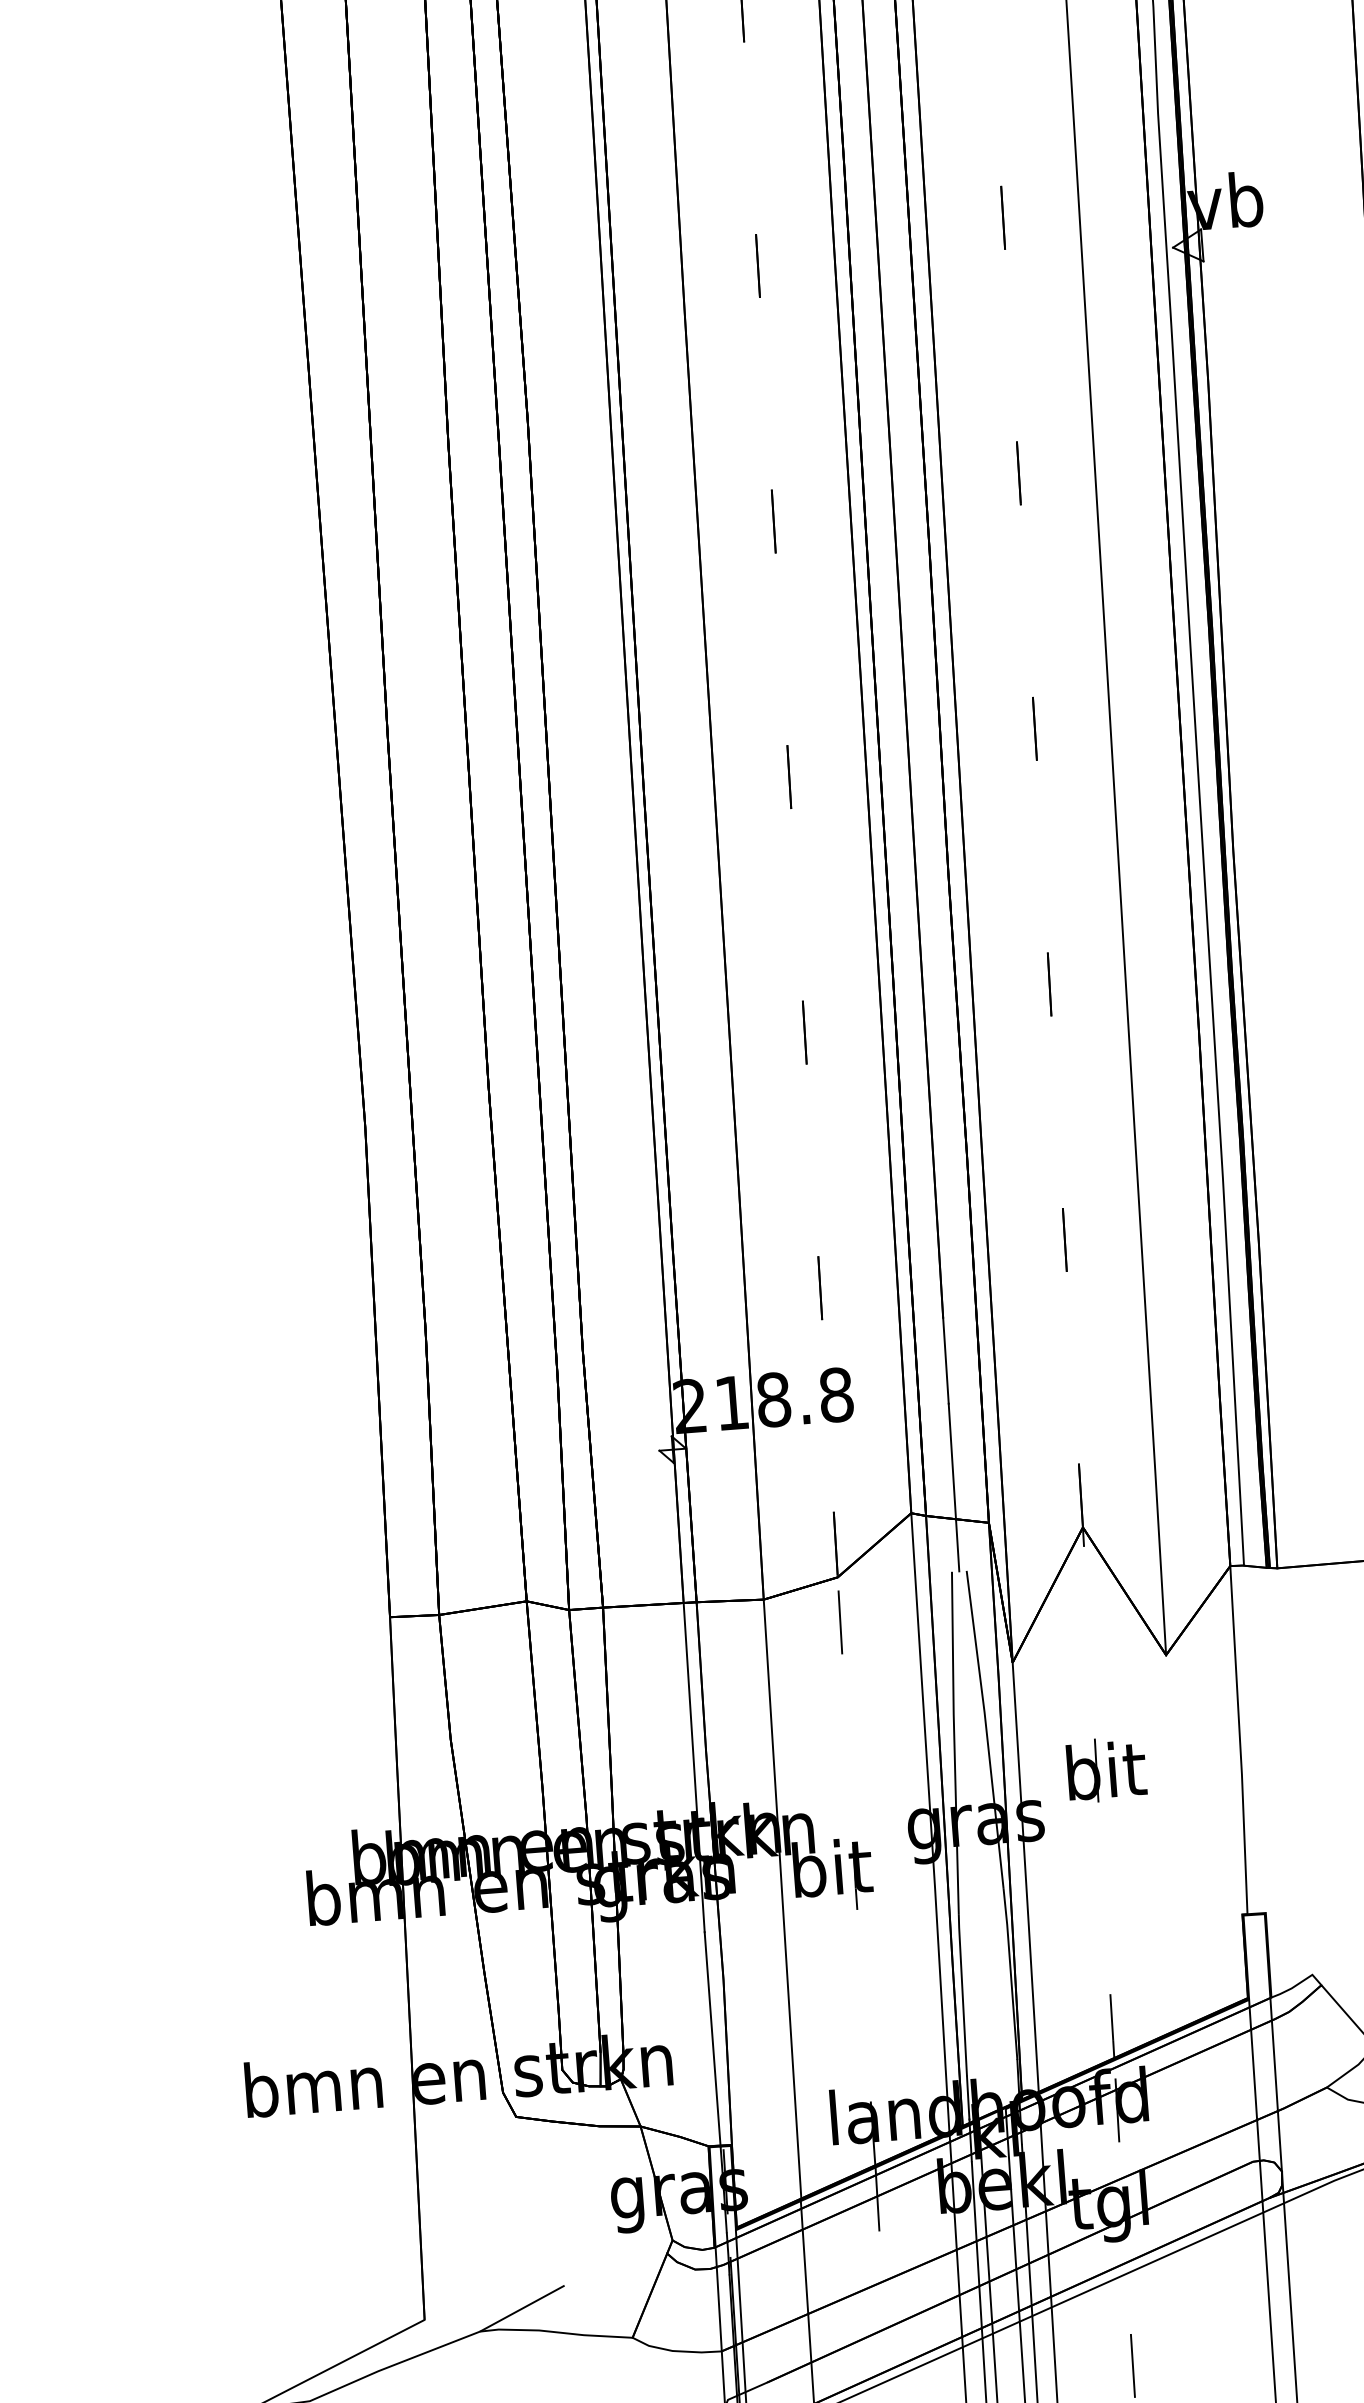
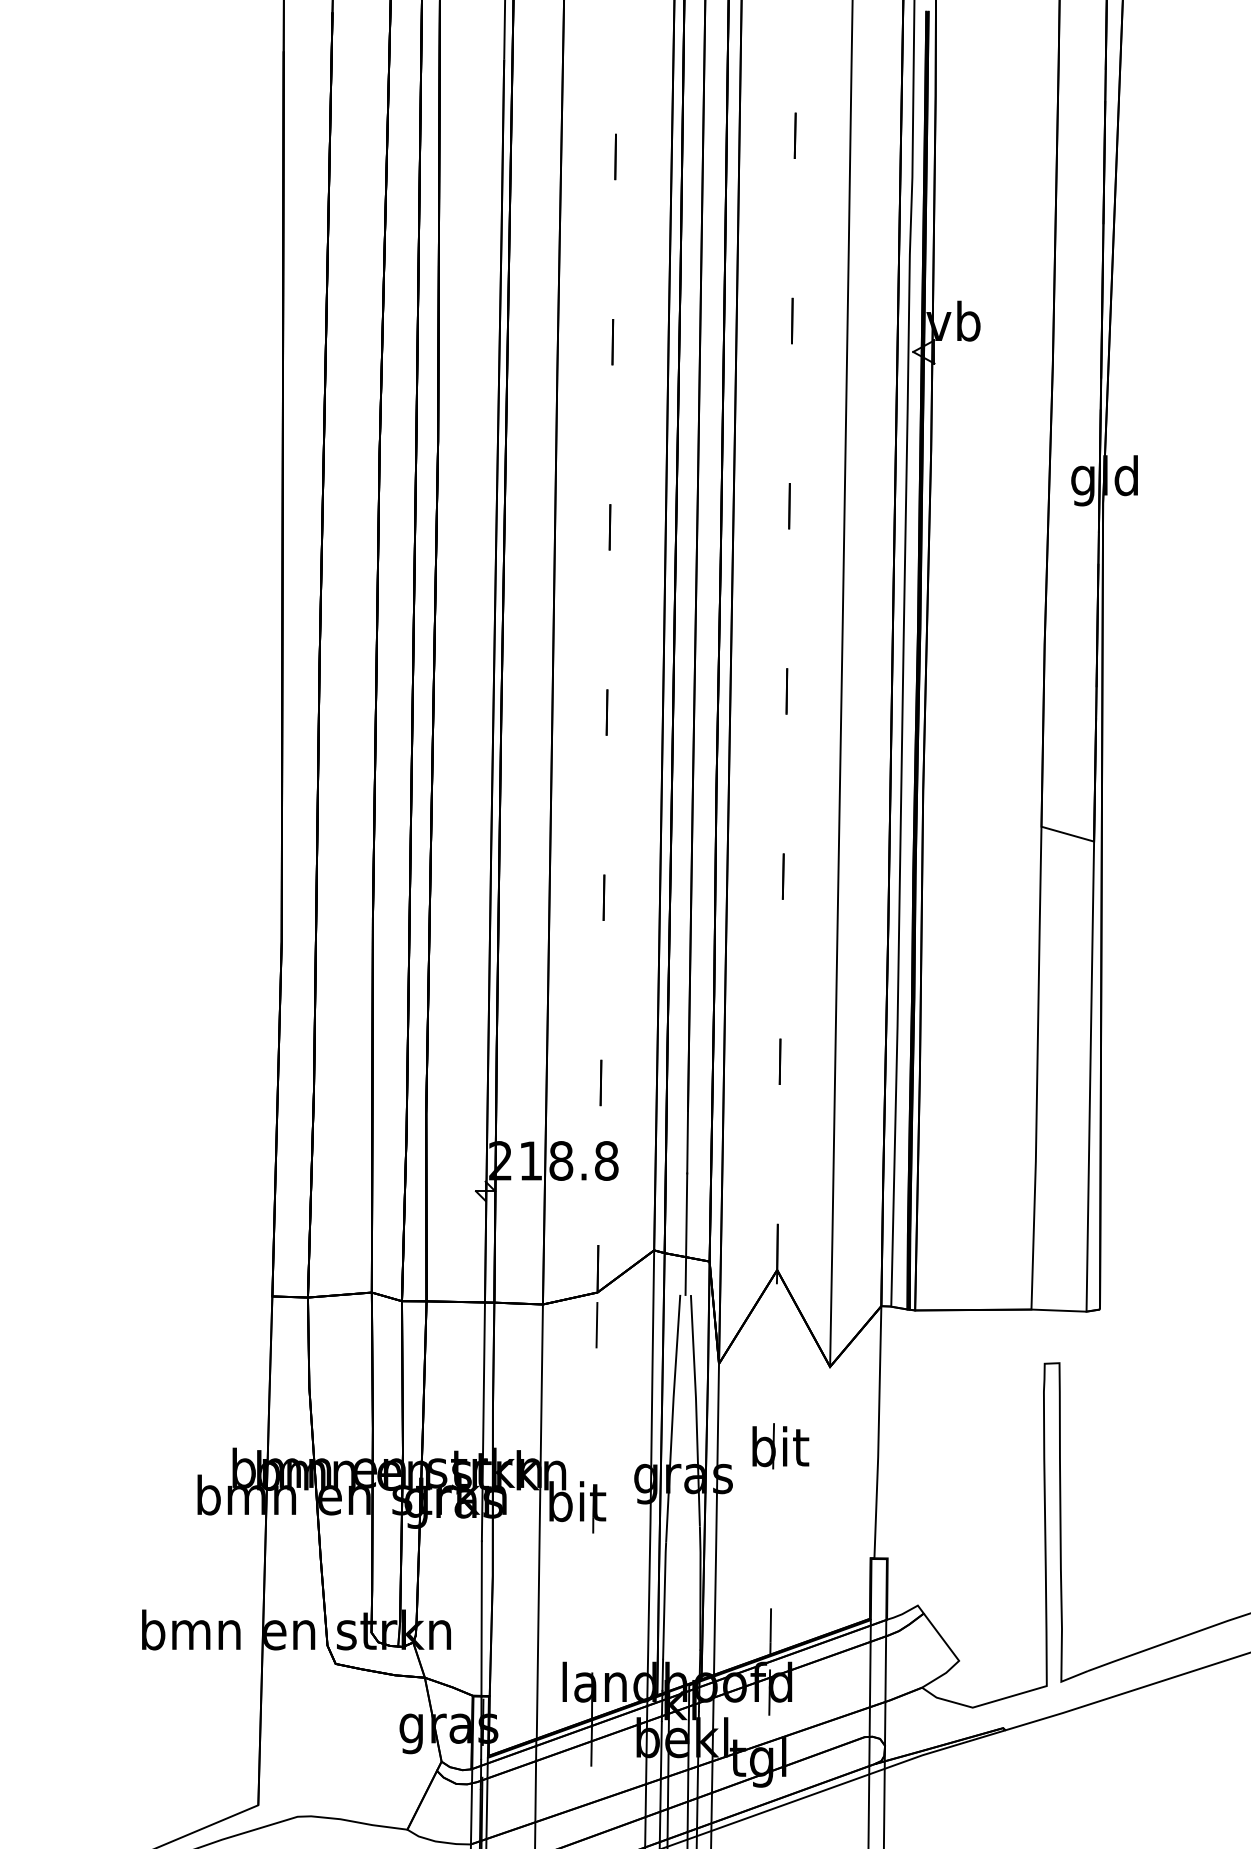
line: (522, 2308) -> (329, 1802), removed

